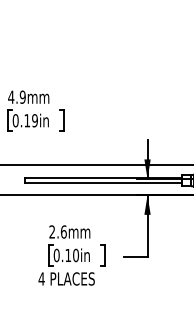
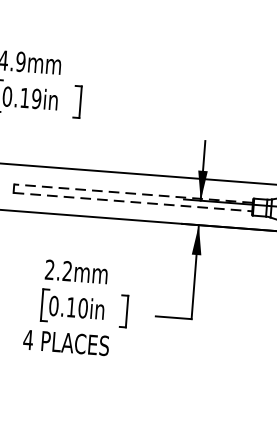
line: (103, 177) -> (134, 193), solid -> dashed
line: (103, 183) -> (133, 202), solid -> dashed
text: (63, 231) -> (67, 270), 2.6mm -> 2.2mm

